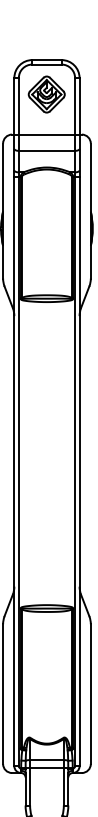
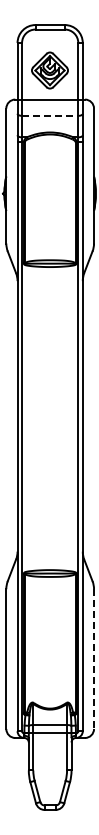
part: (46, 94) -> (49, 70), moved
line: (47, 150) -> (50, 115), solid -> dashed
line: (91, 694) -> (94, 659), solid -> dashed

